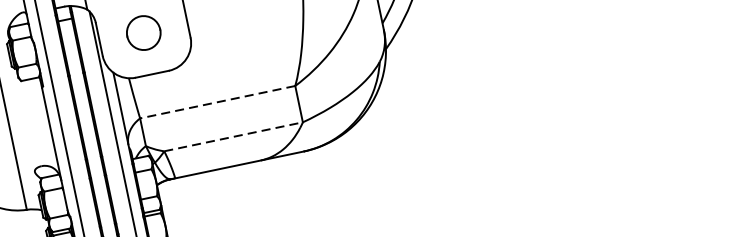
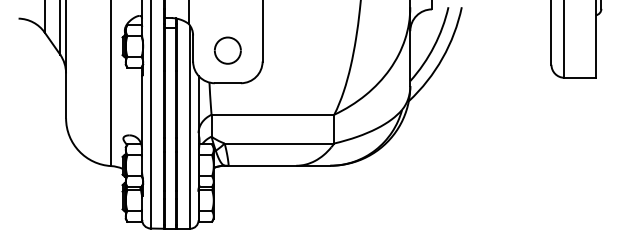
line: (217, 101) -> (272, 114), dashed -> solid
line: (233, 136) -> (279, 143), dashed -> solid

